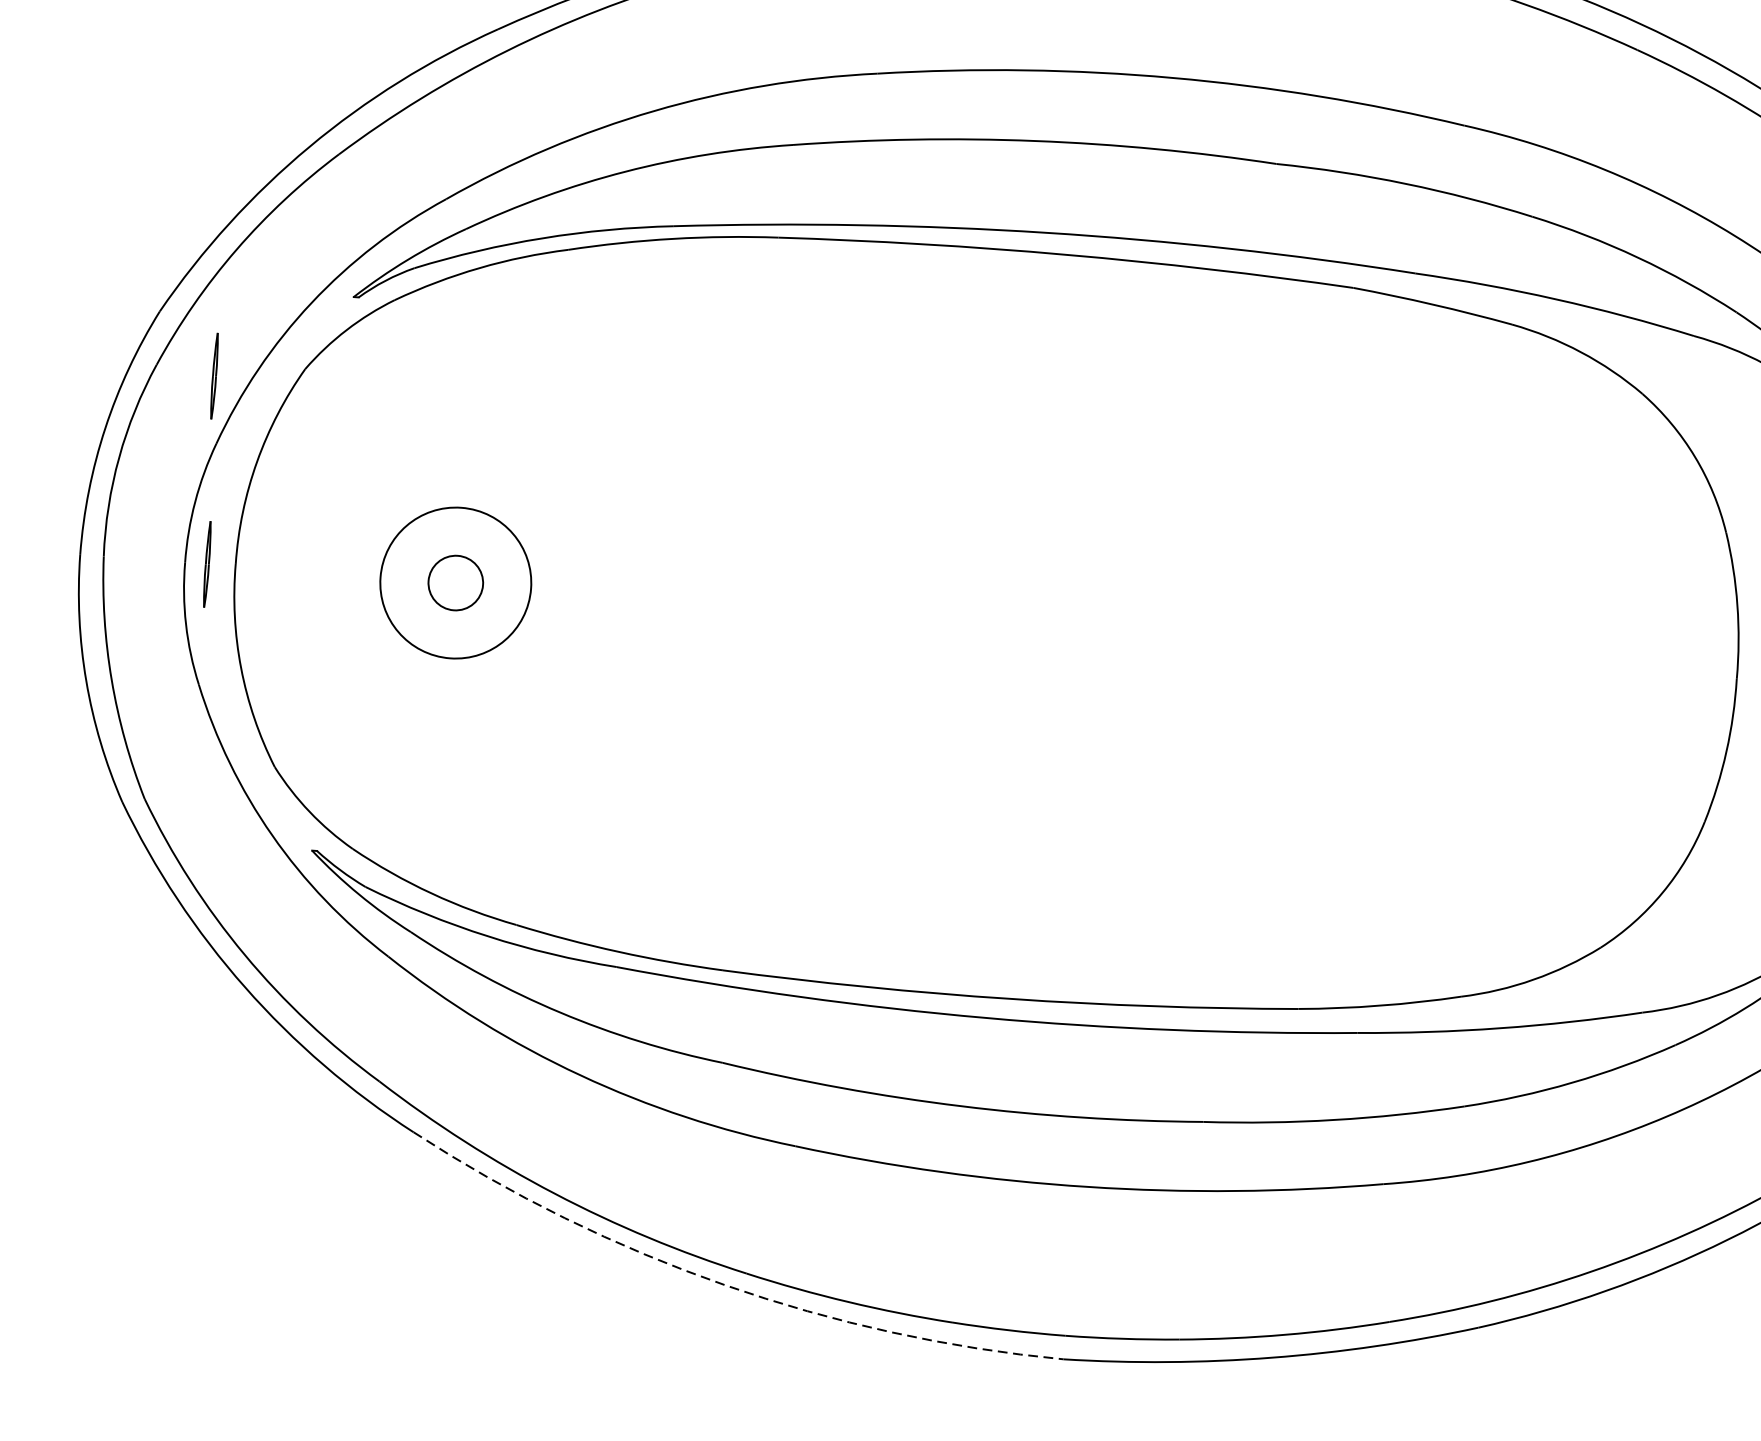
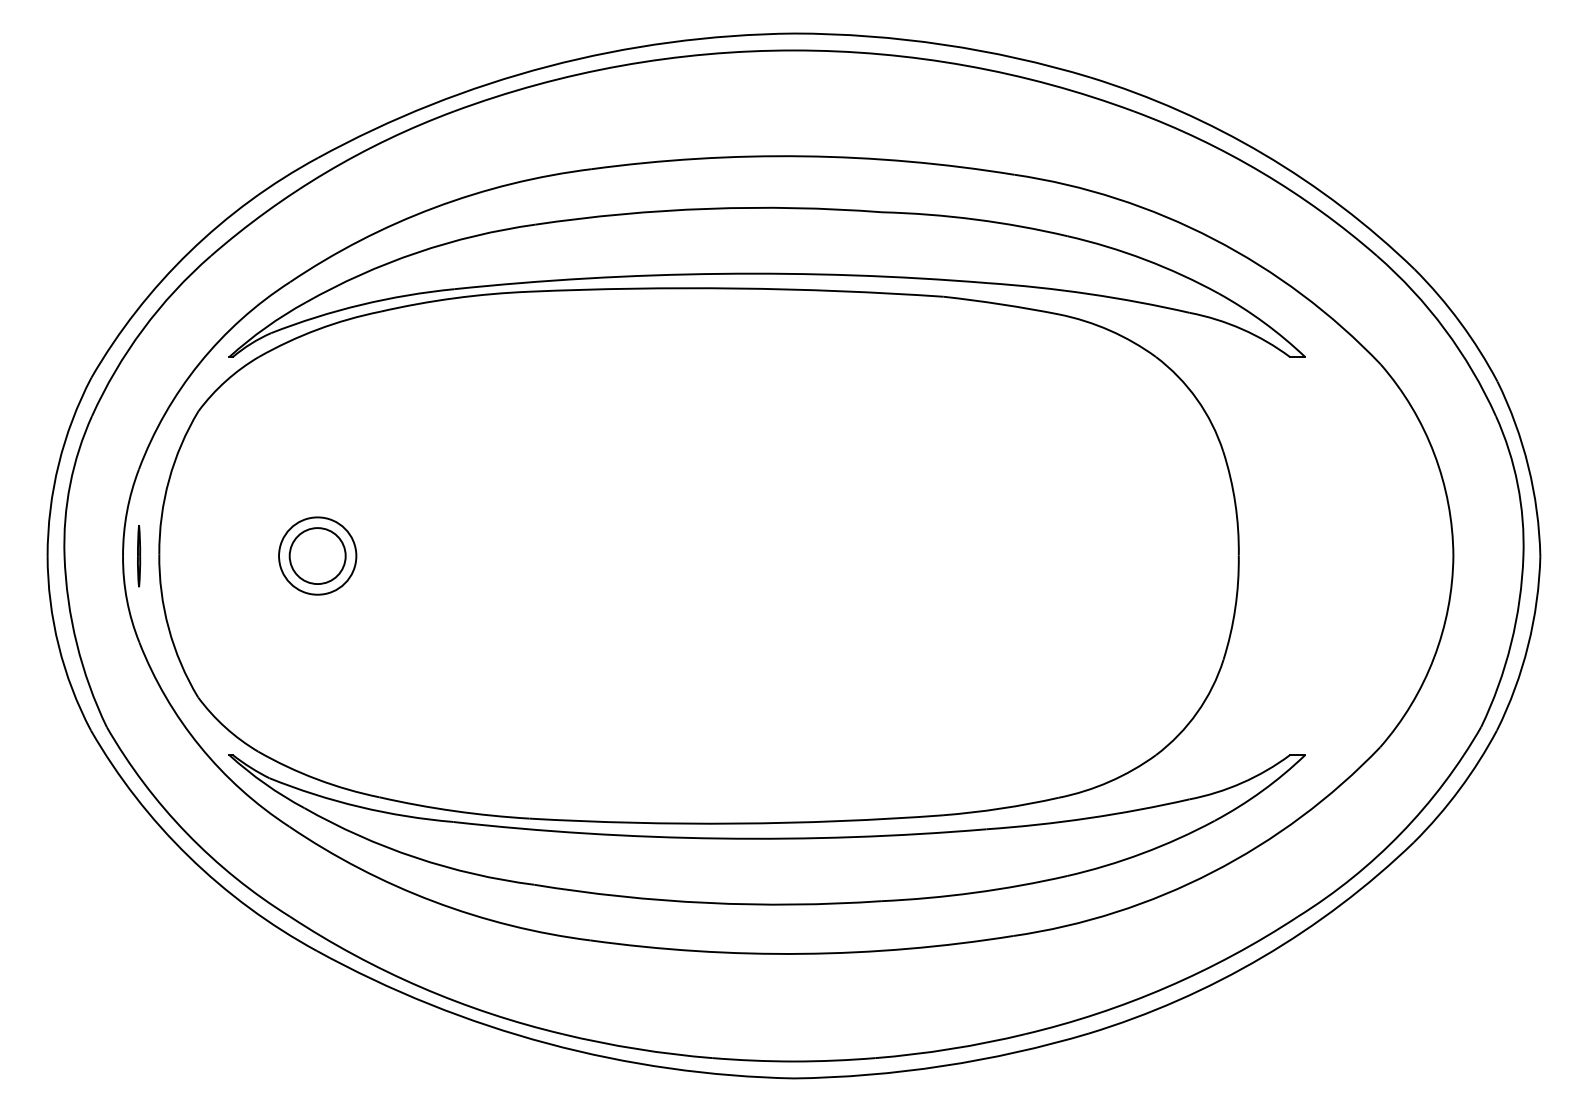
line: (215, 376) -> (134, 421), removed
circle: (455, 582) -> (317, 555), size x0.71
circle: (455, 583) -> (317, 556), size x1.43
arc: (724, 1284) -> (547, 1043), dashed -> solid

